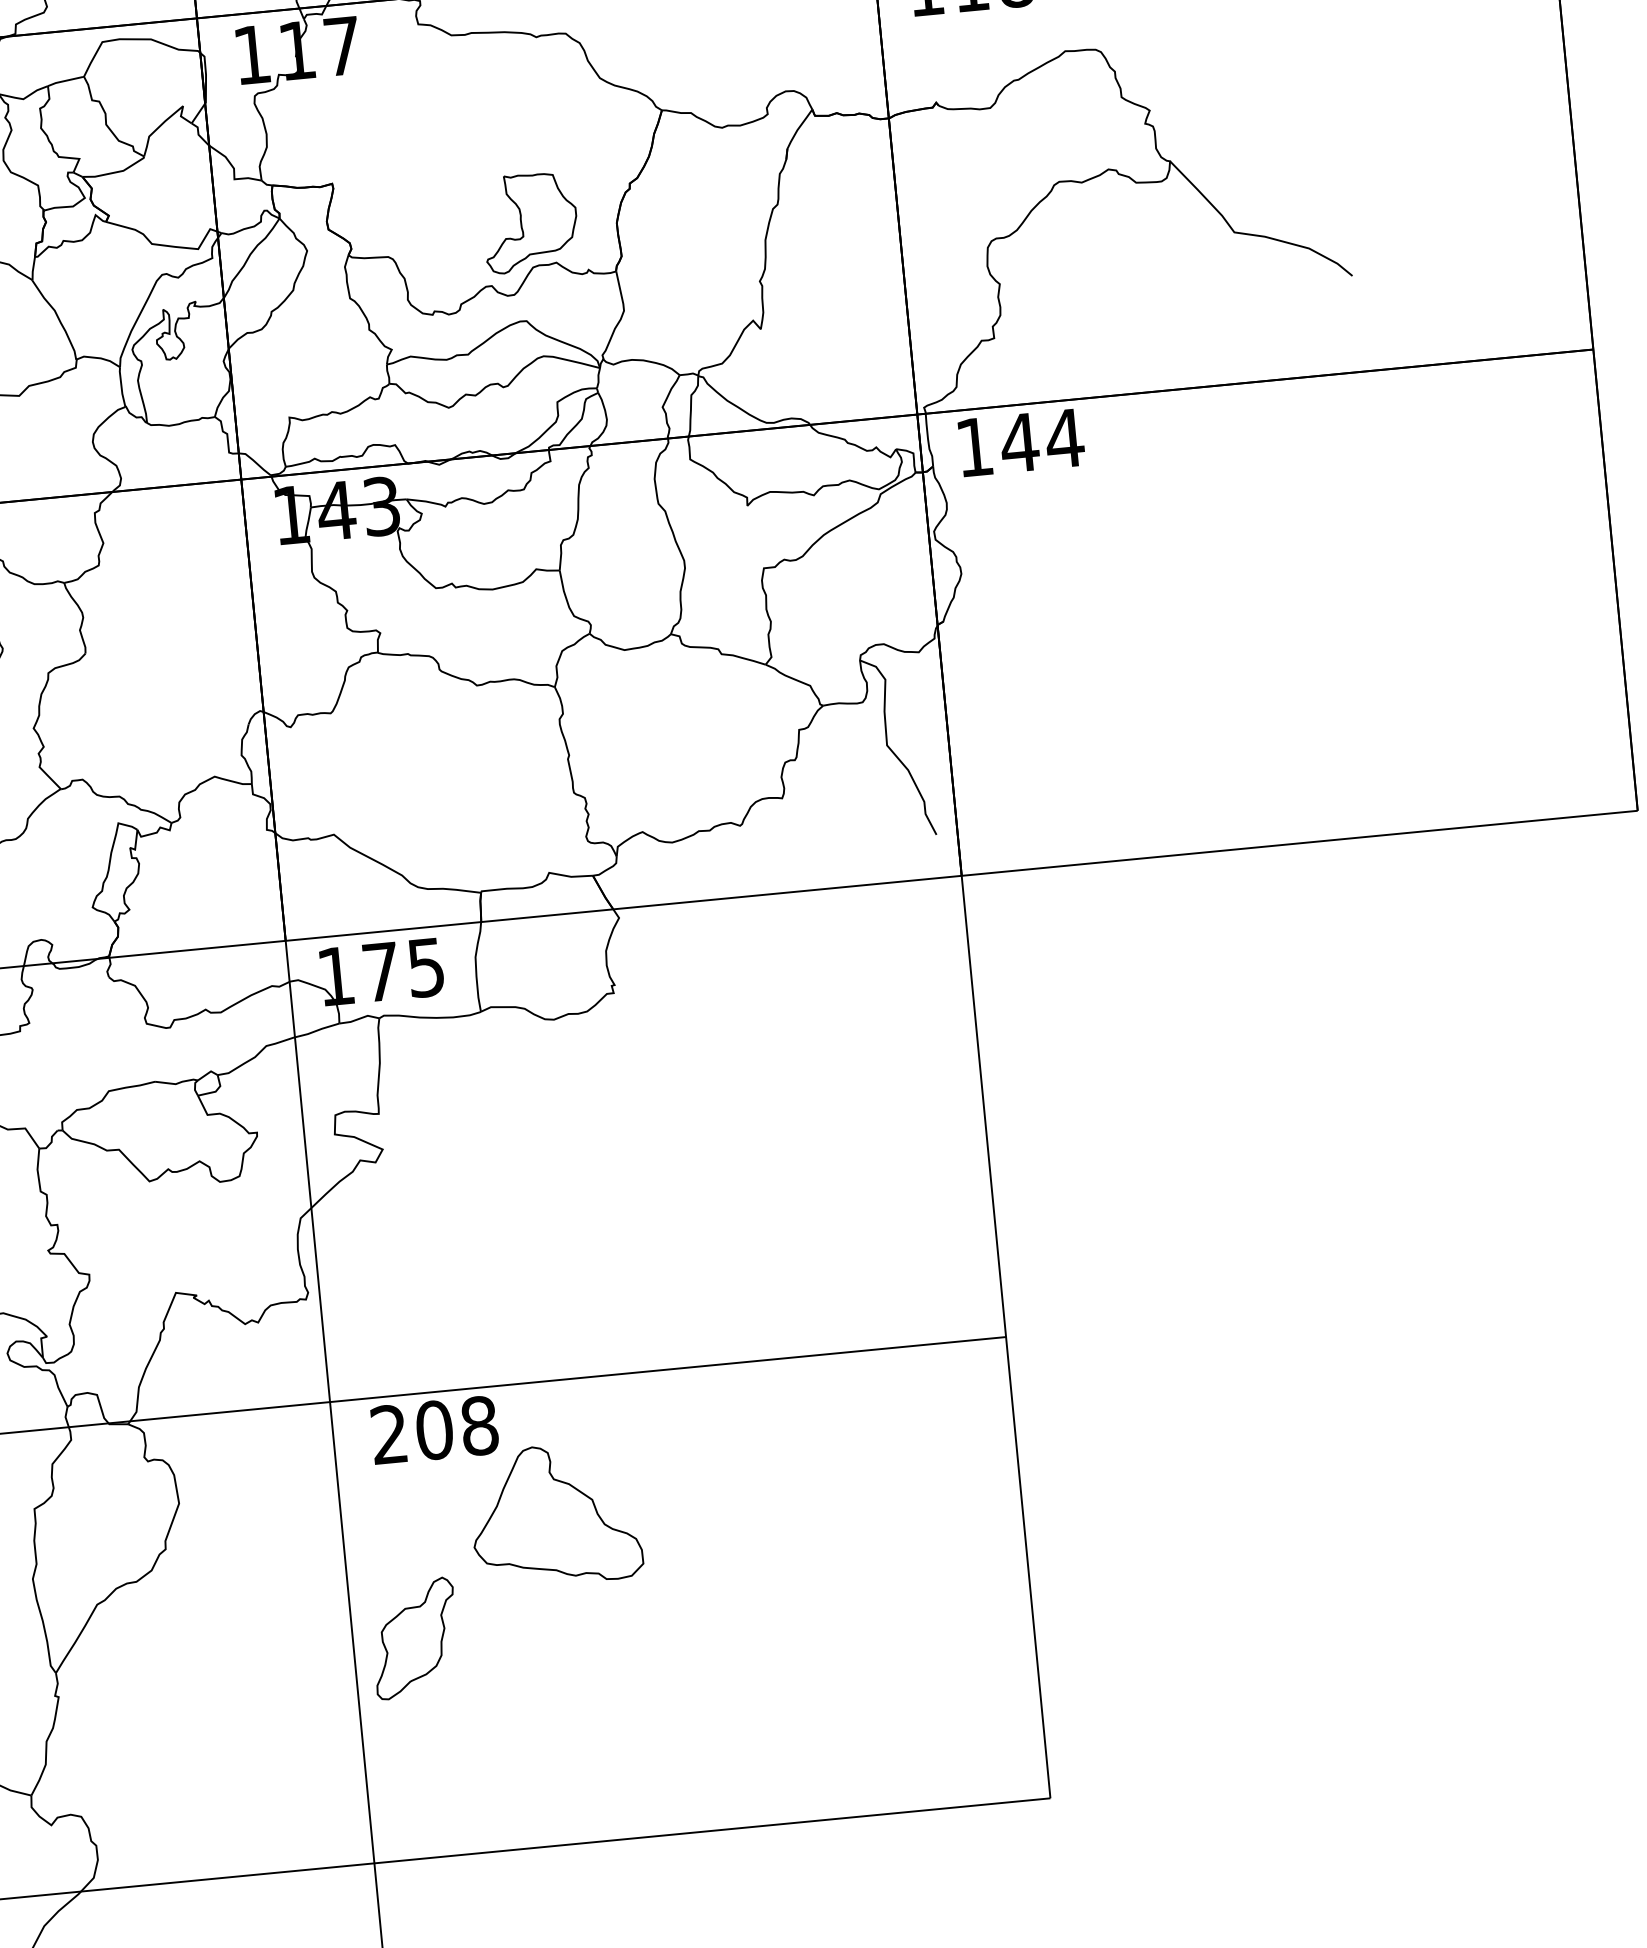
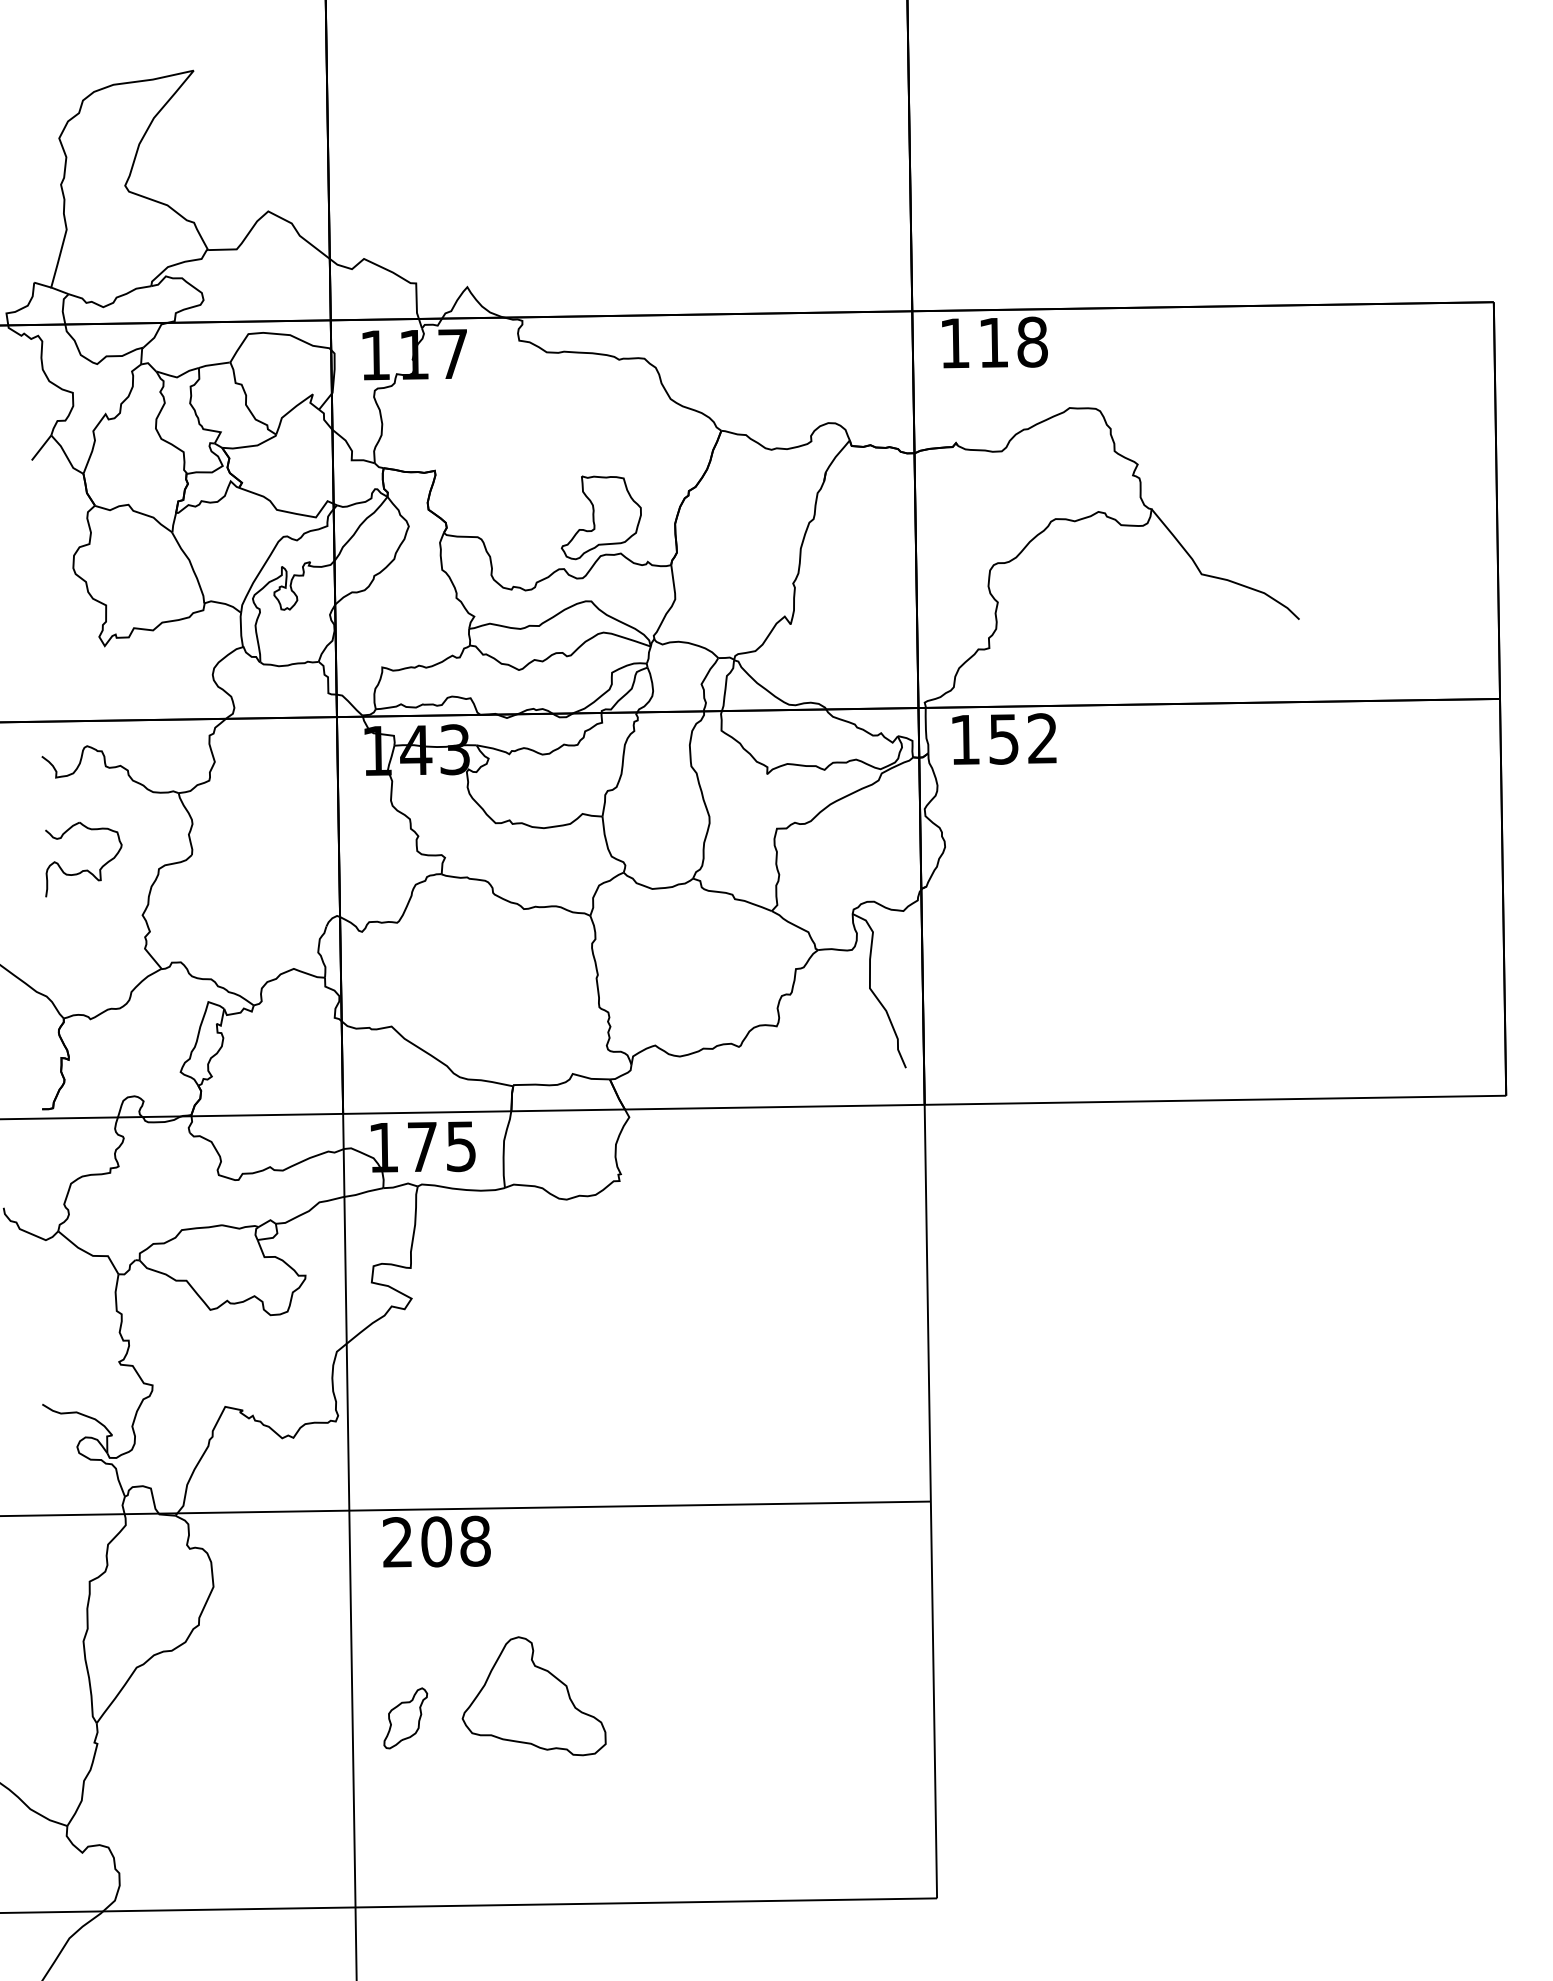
text: (1041, 440) -> (1022, 738), 144 -> 152
part: (554, 1515) -> (533, 1696), moved
part: (414, 1638) -> (405, 1718), size x0.6

